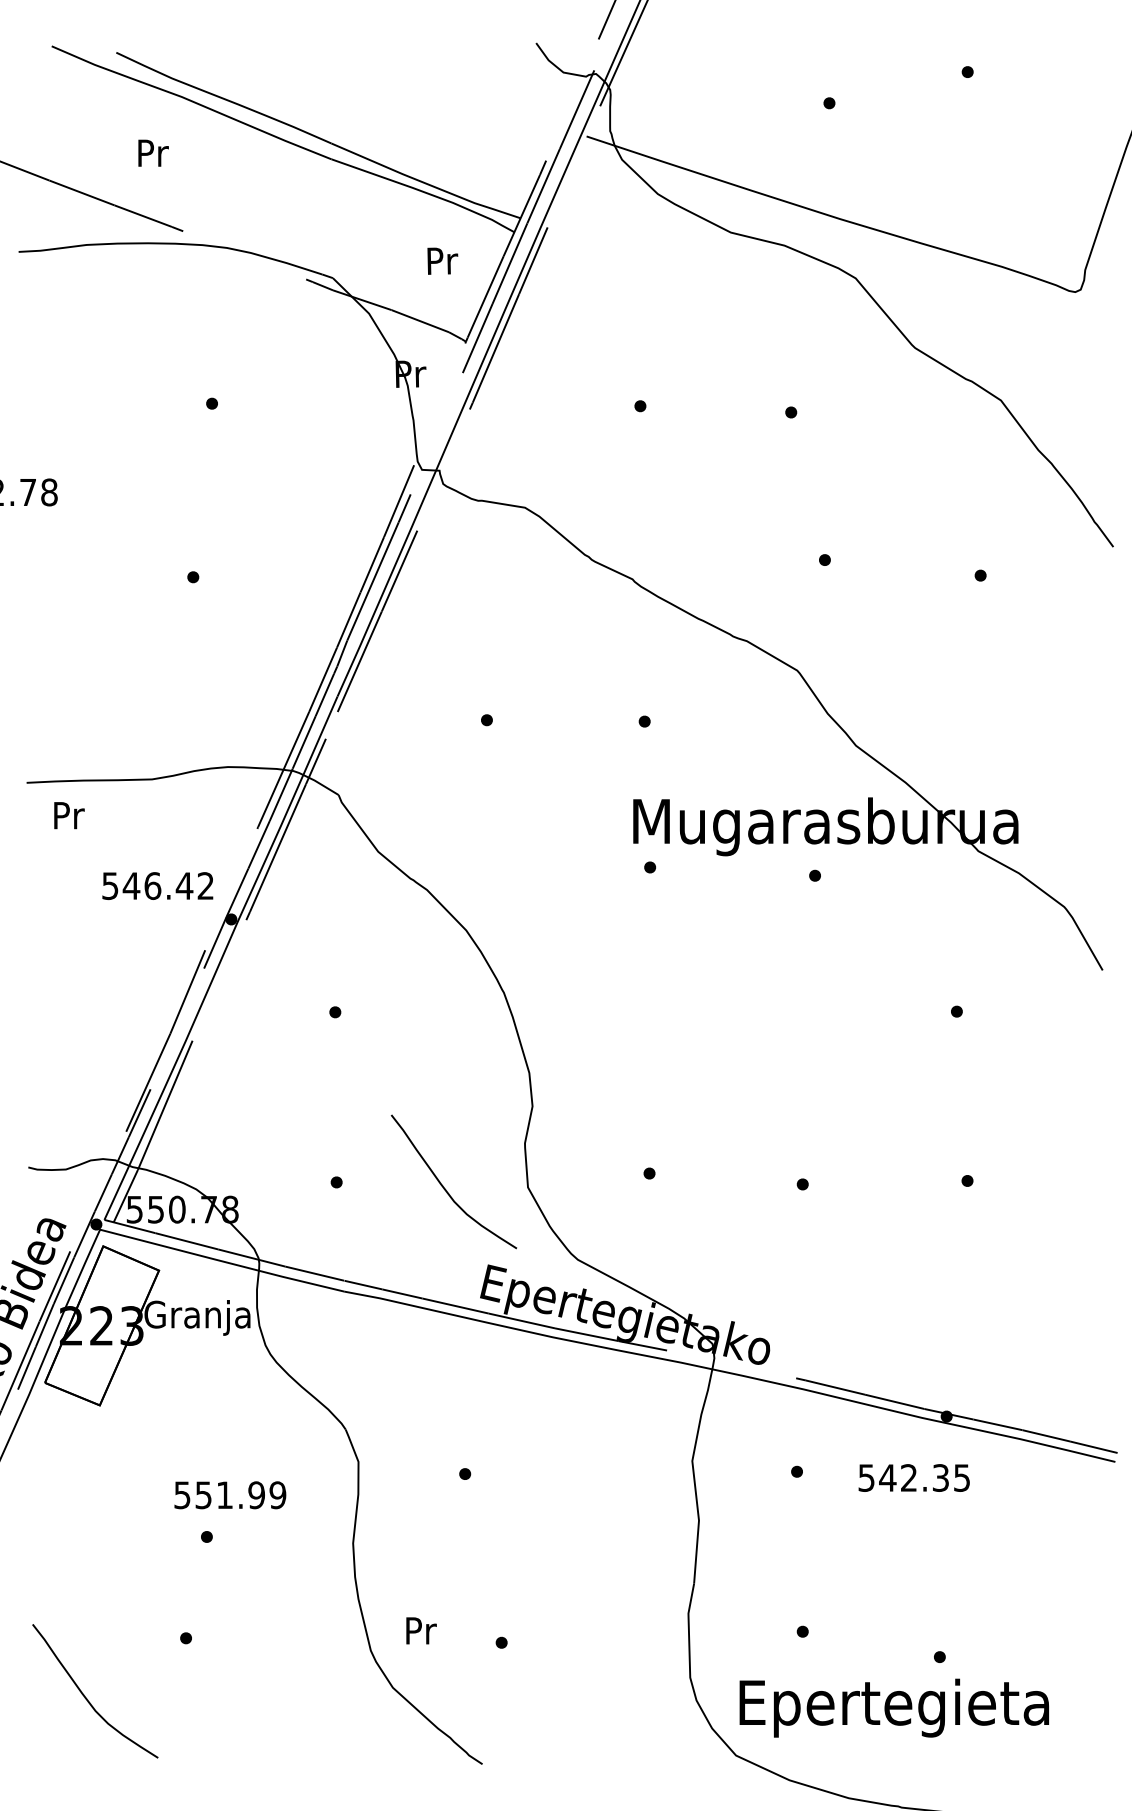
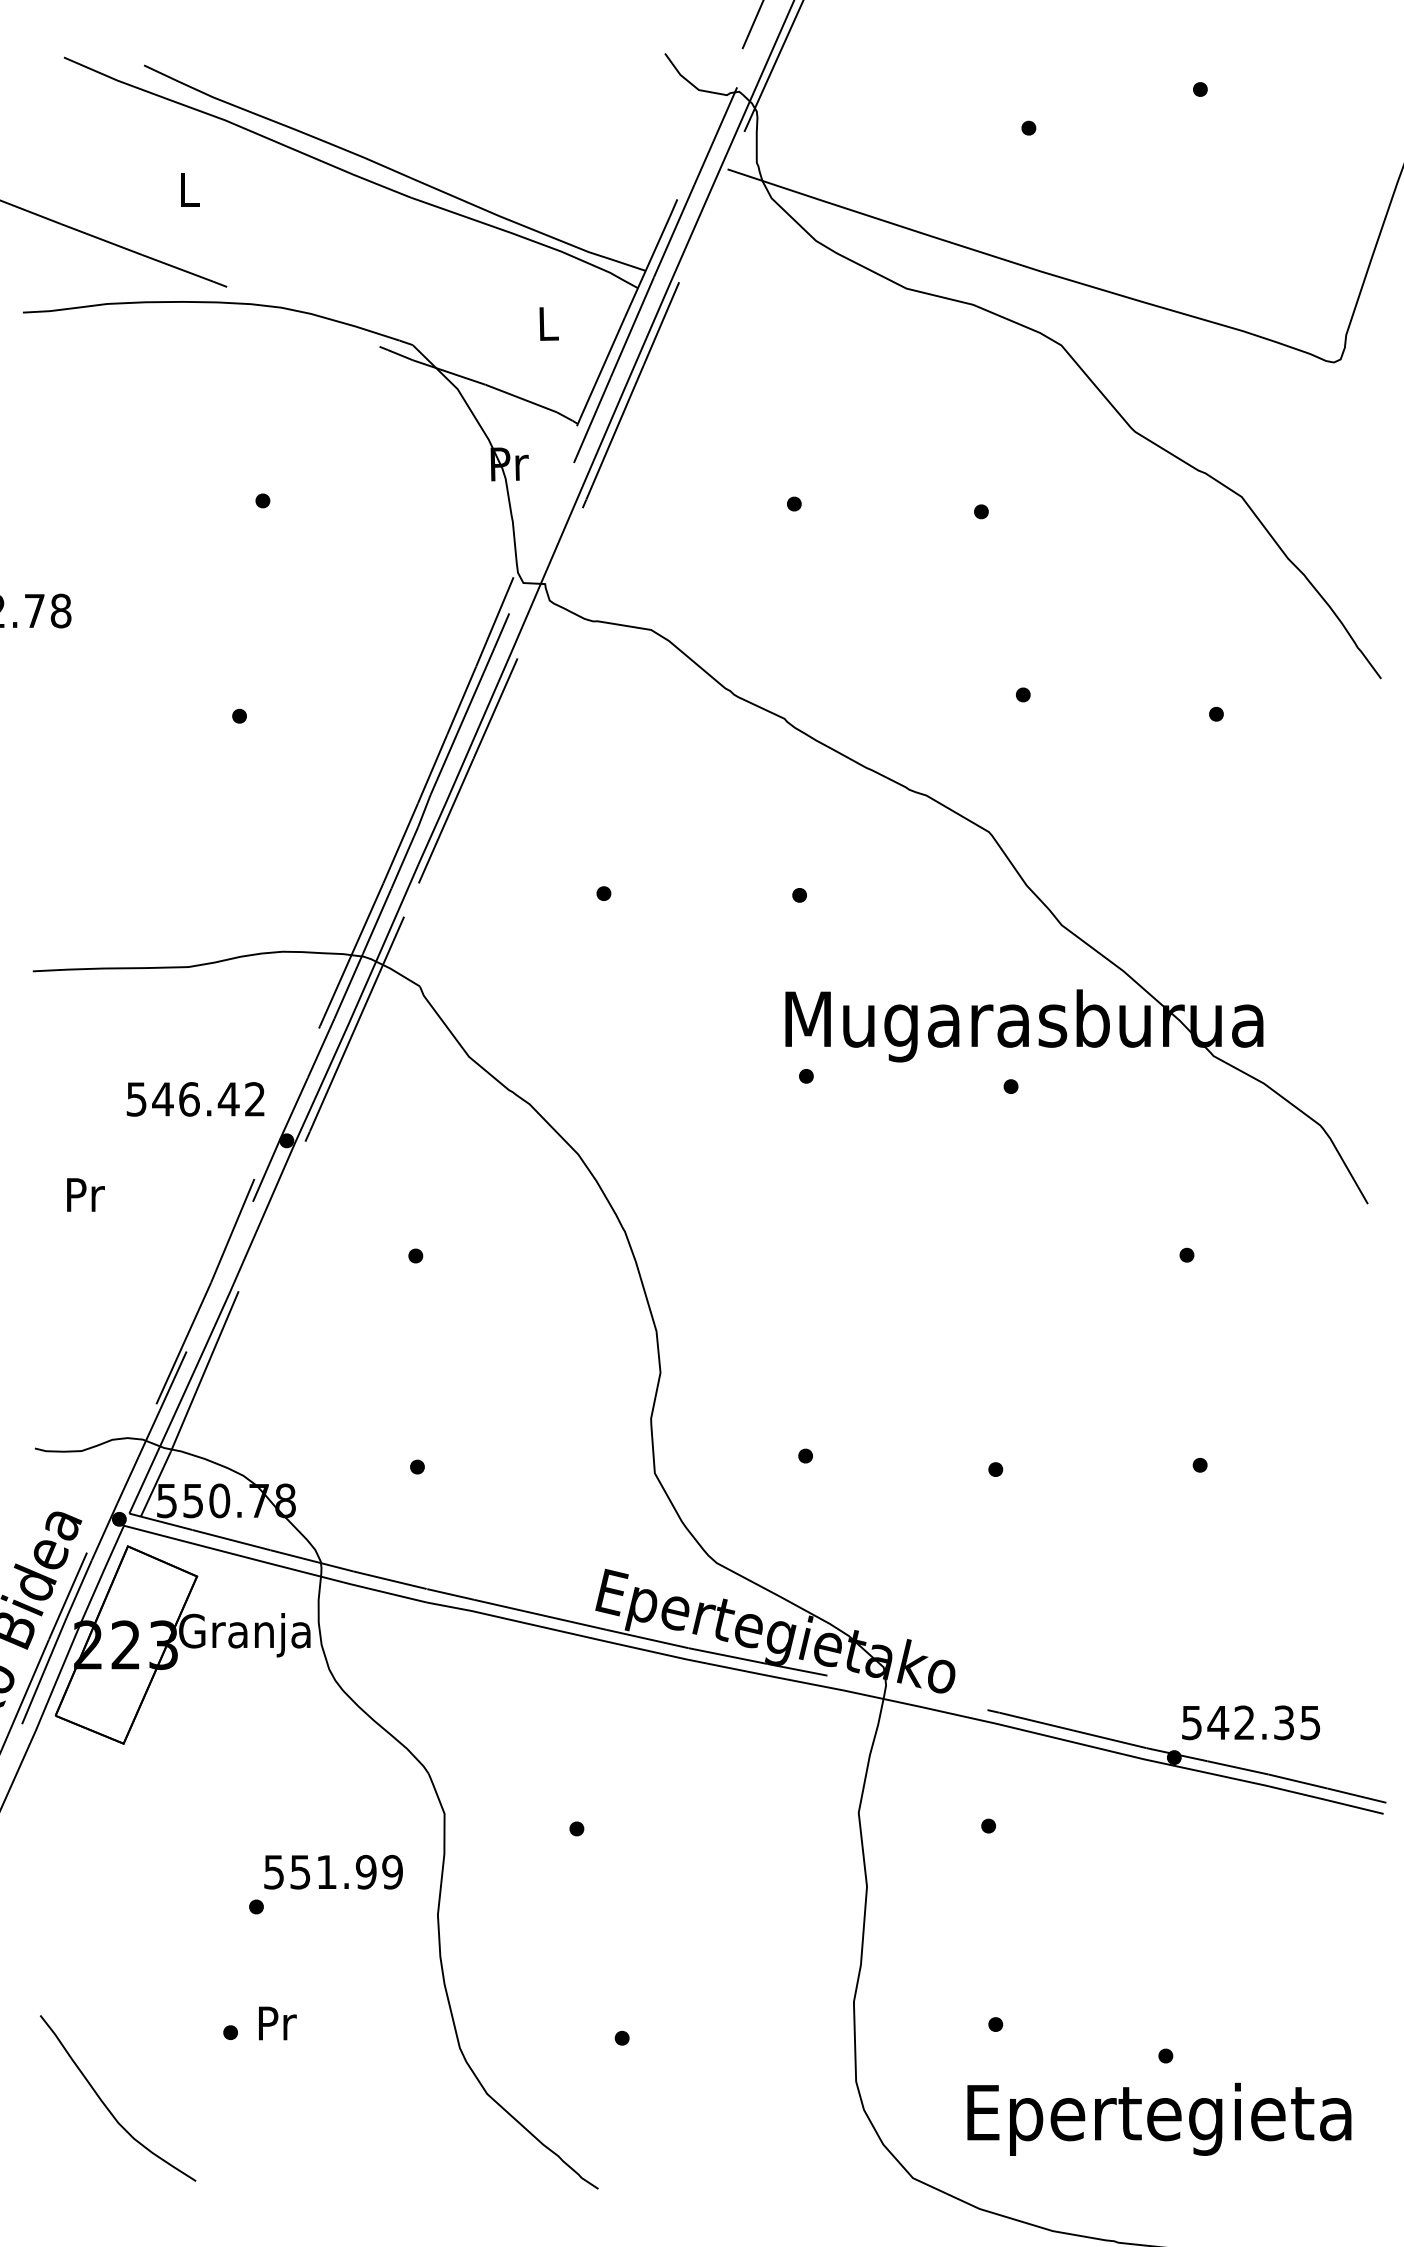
text: (153, 152) -> (190, 189), Pr -> L
text: (443, 260) -> (549, 323), Pr -> L
text: (69, 815) -> (85, 1194), moved
curve: (445, 1188) -> (552, 1474), removed
text: (914, 1477) -> (1251, 1722), moved
text: (230, 1494) -> (333, 1871), moved
text: (421, 1630) -> (277, 2023), moved
text: (894, 1707) -> (1159, 2118), moved

